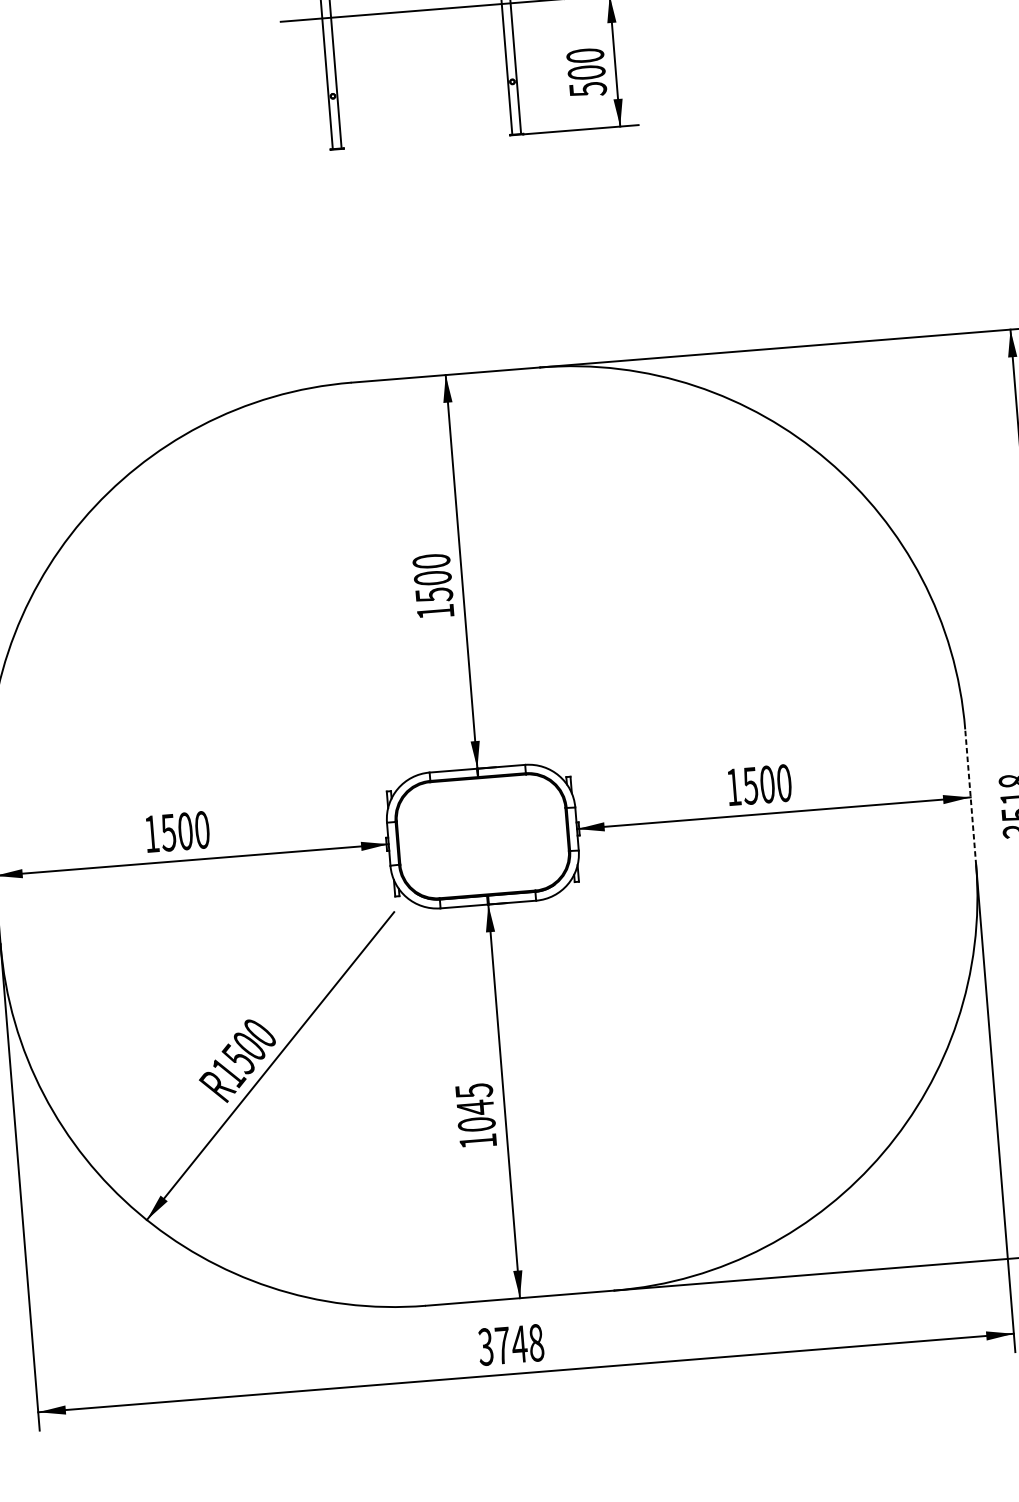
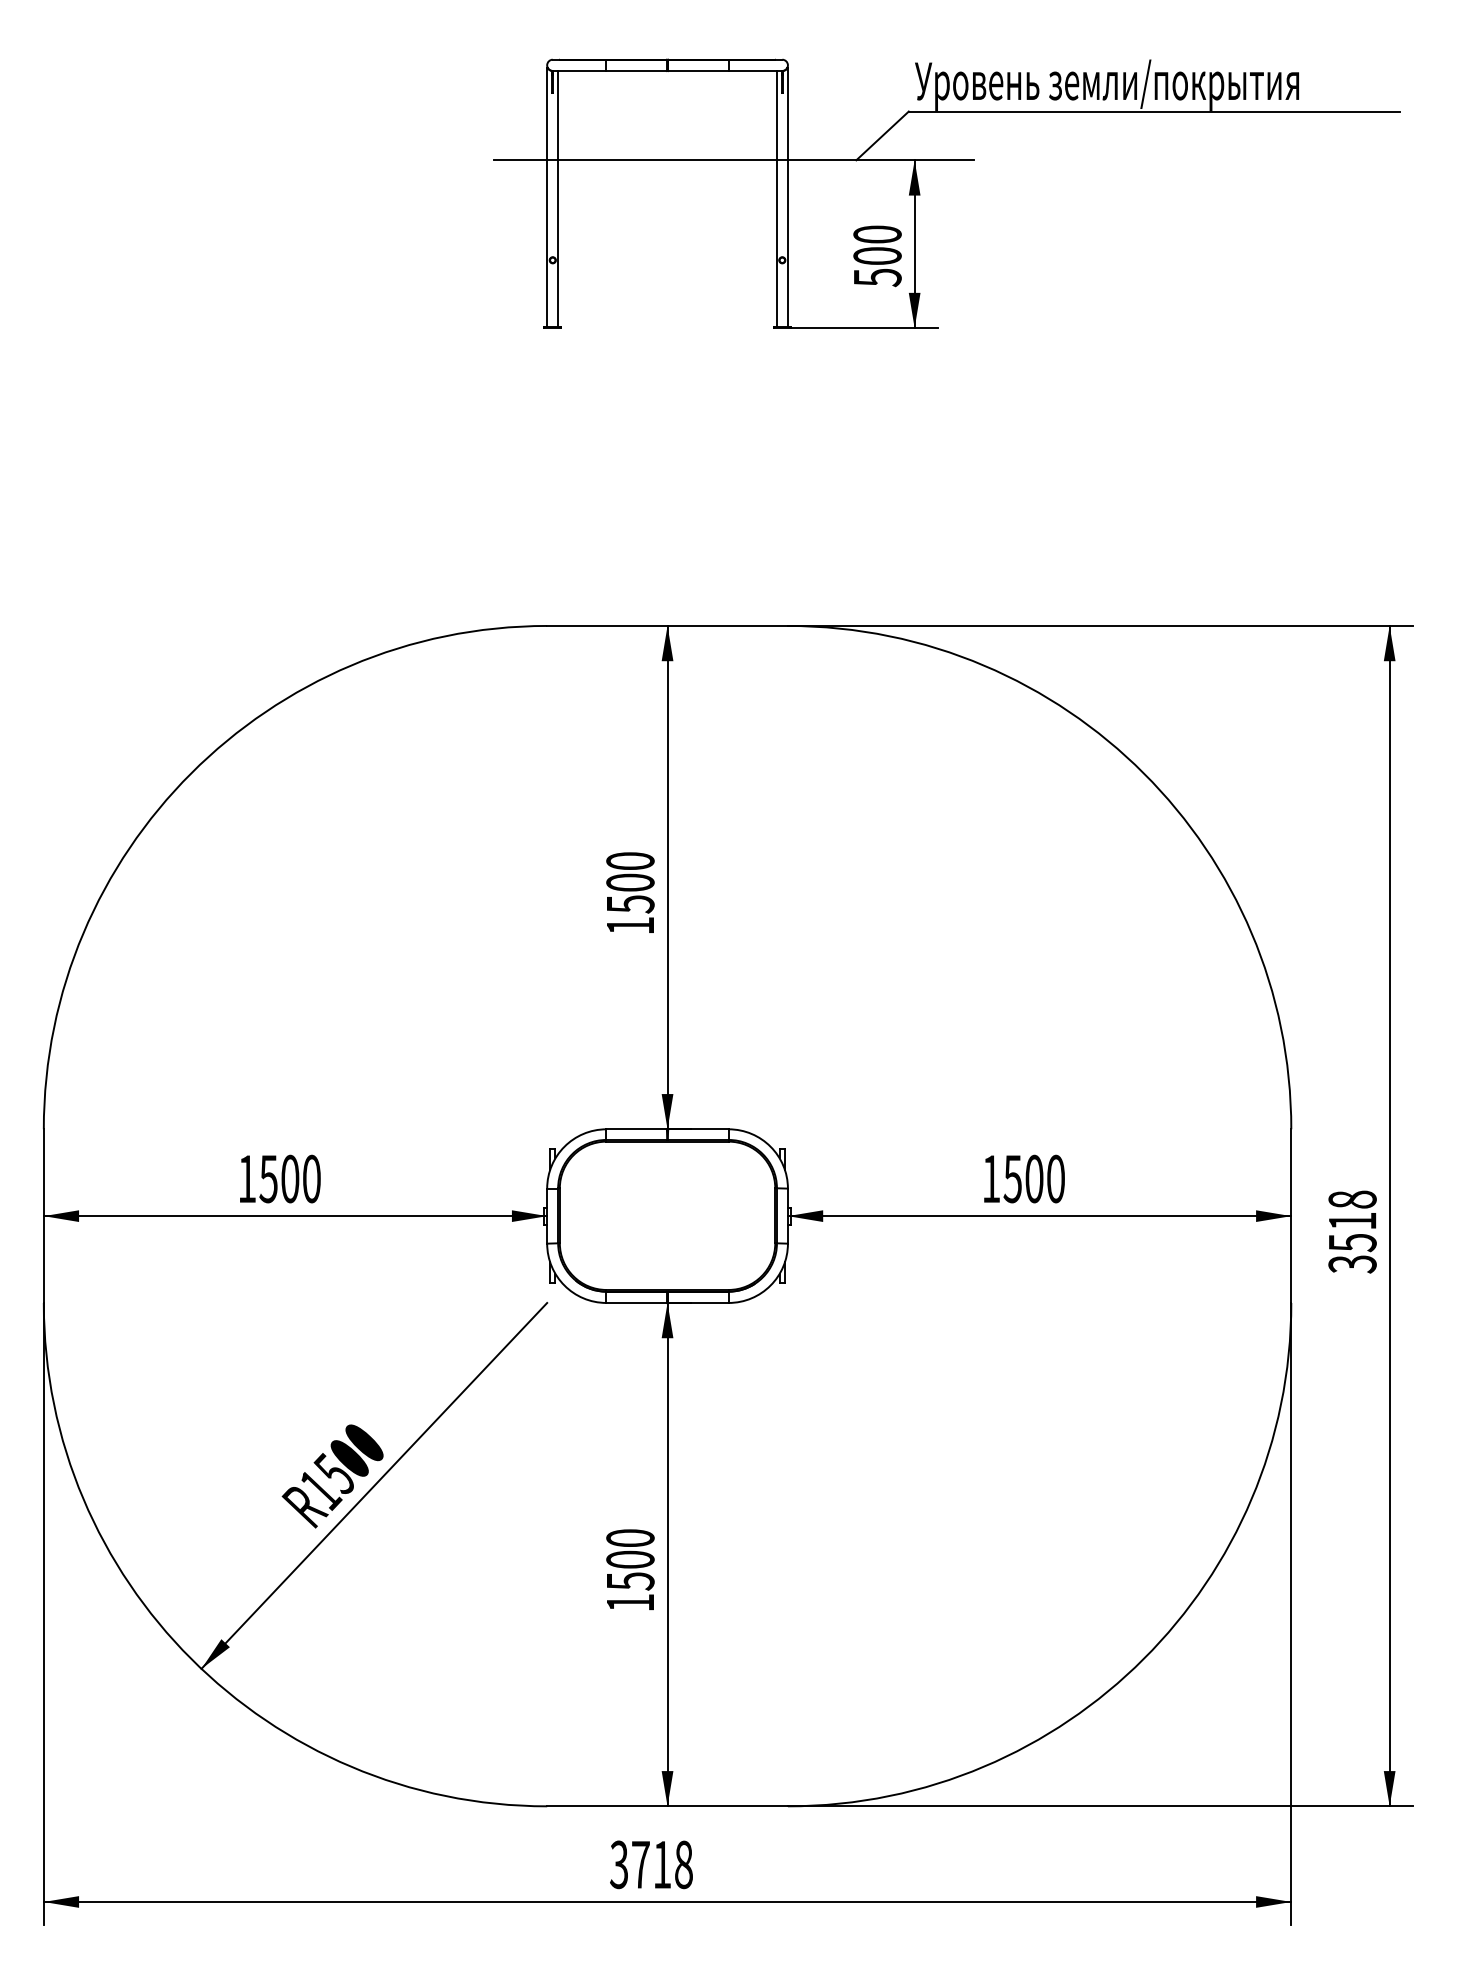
line: (970, 797) -> (1291, 1216), dashed -> solid
text: (475, 1107) -> (630, 1559), 1045 -> 1500
text: (518, 1344) -> (661, 1864), 3748 -> 3718

